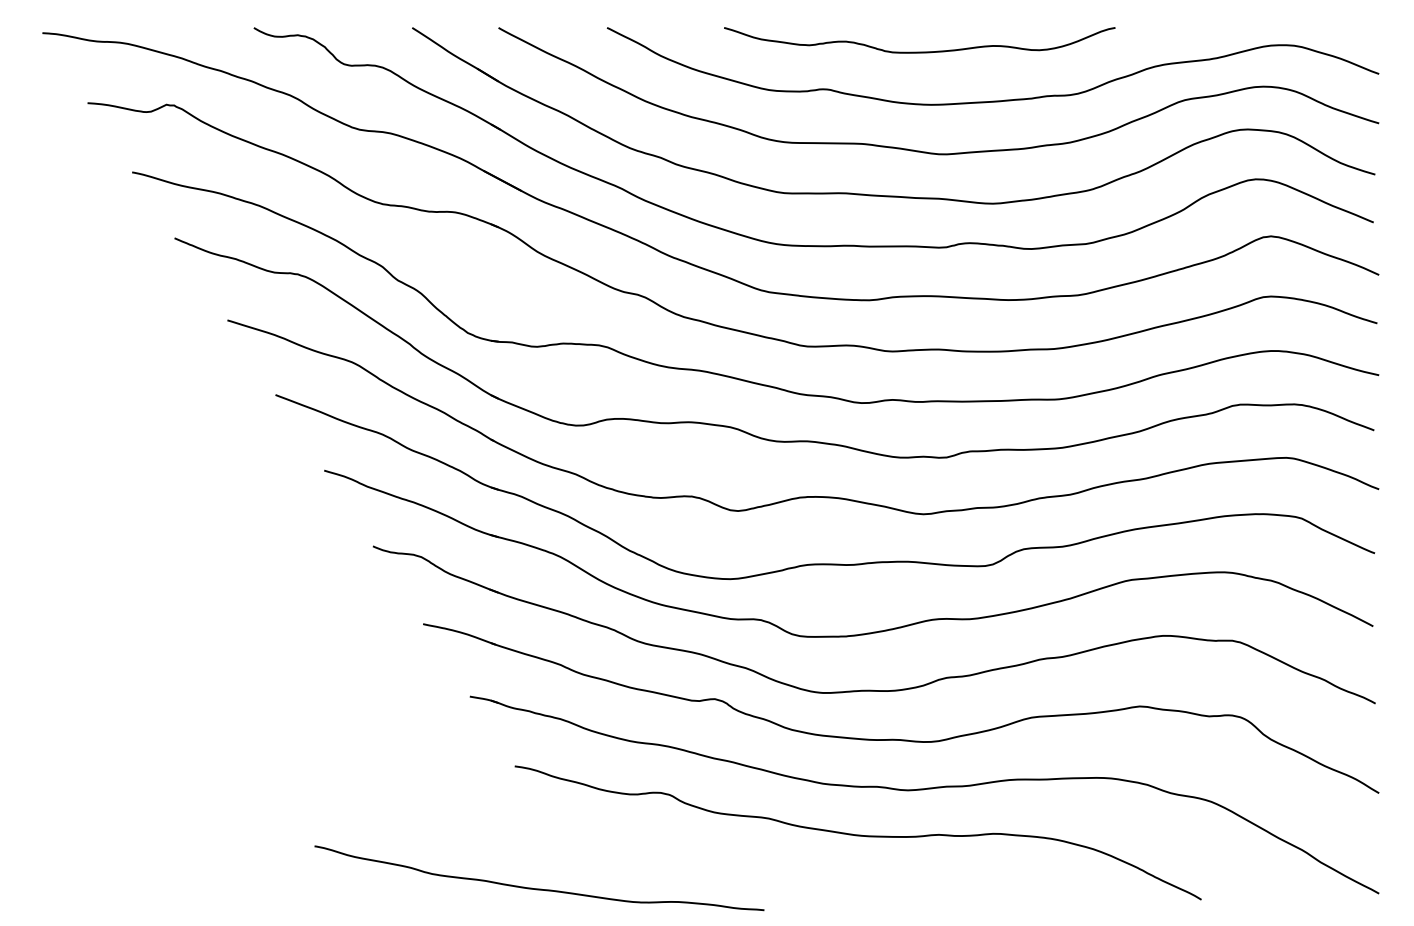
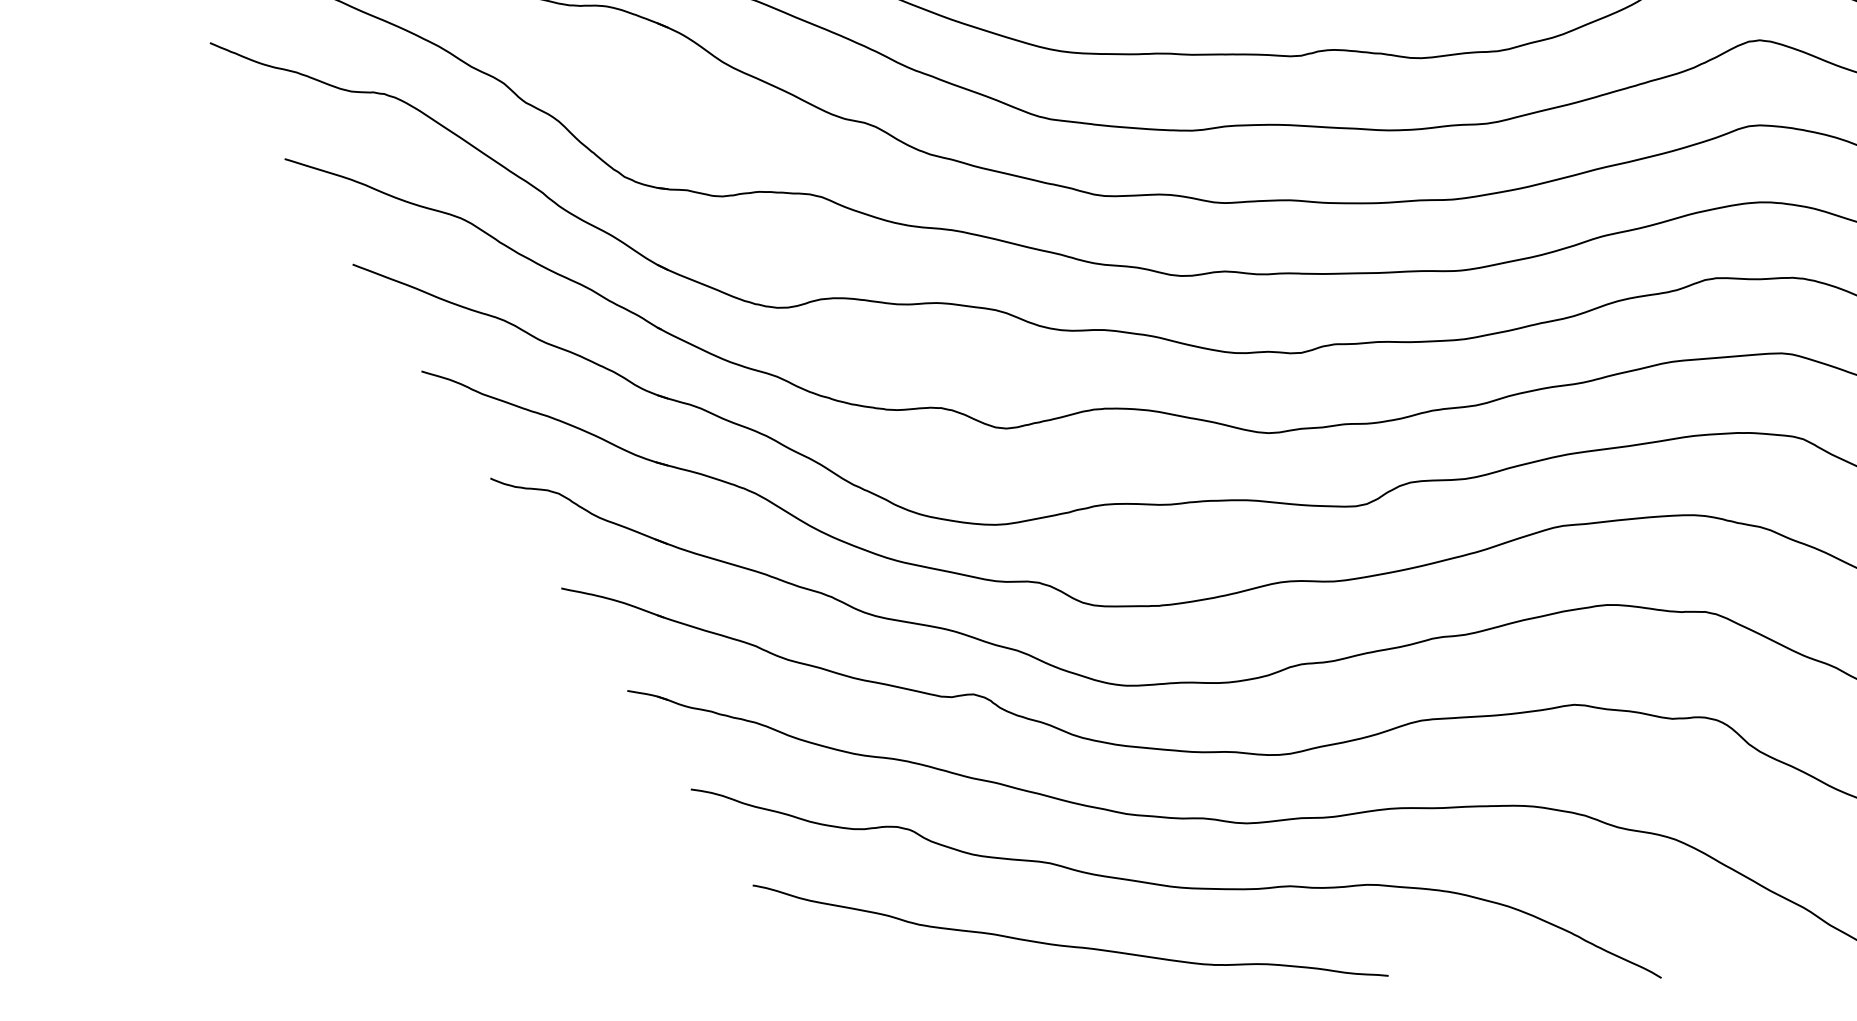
curve: (539, 888) -> (1070, 945), moved

